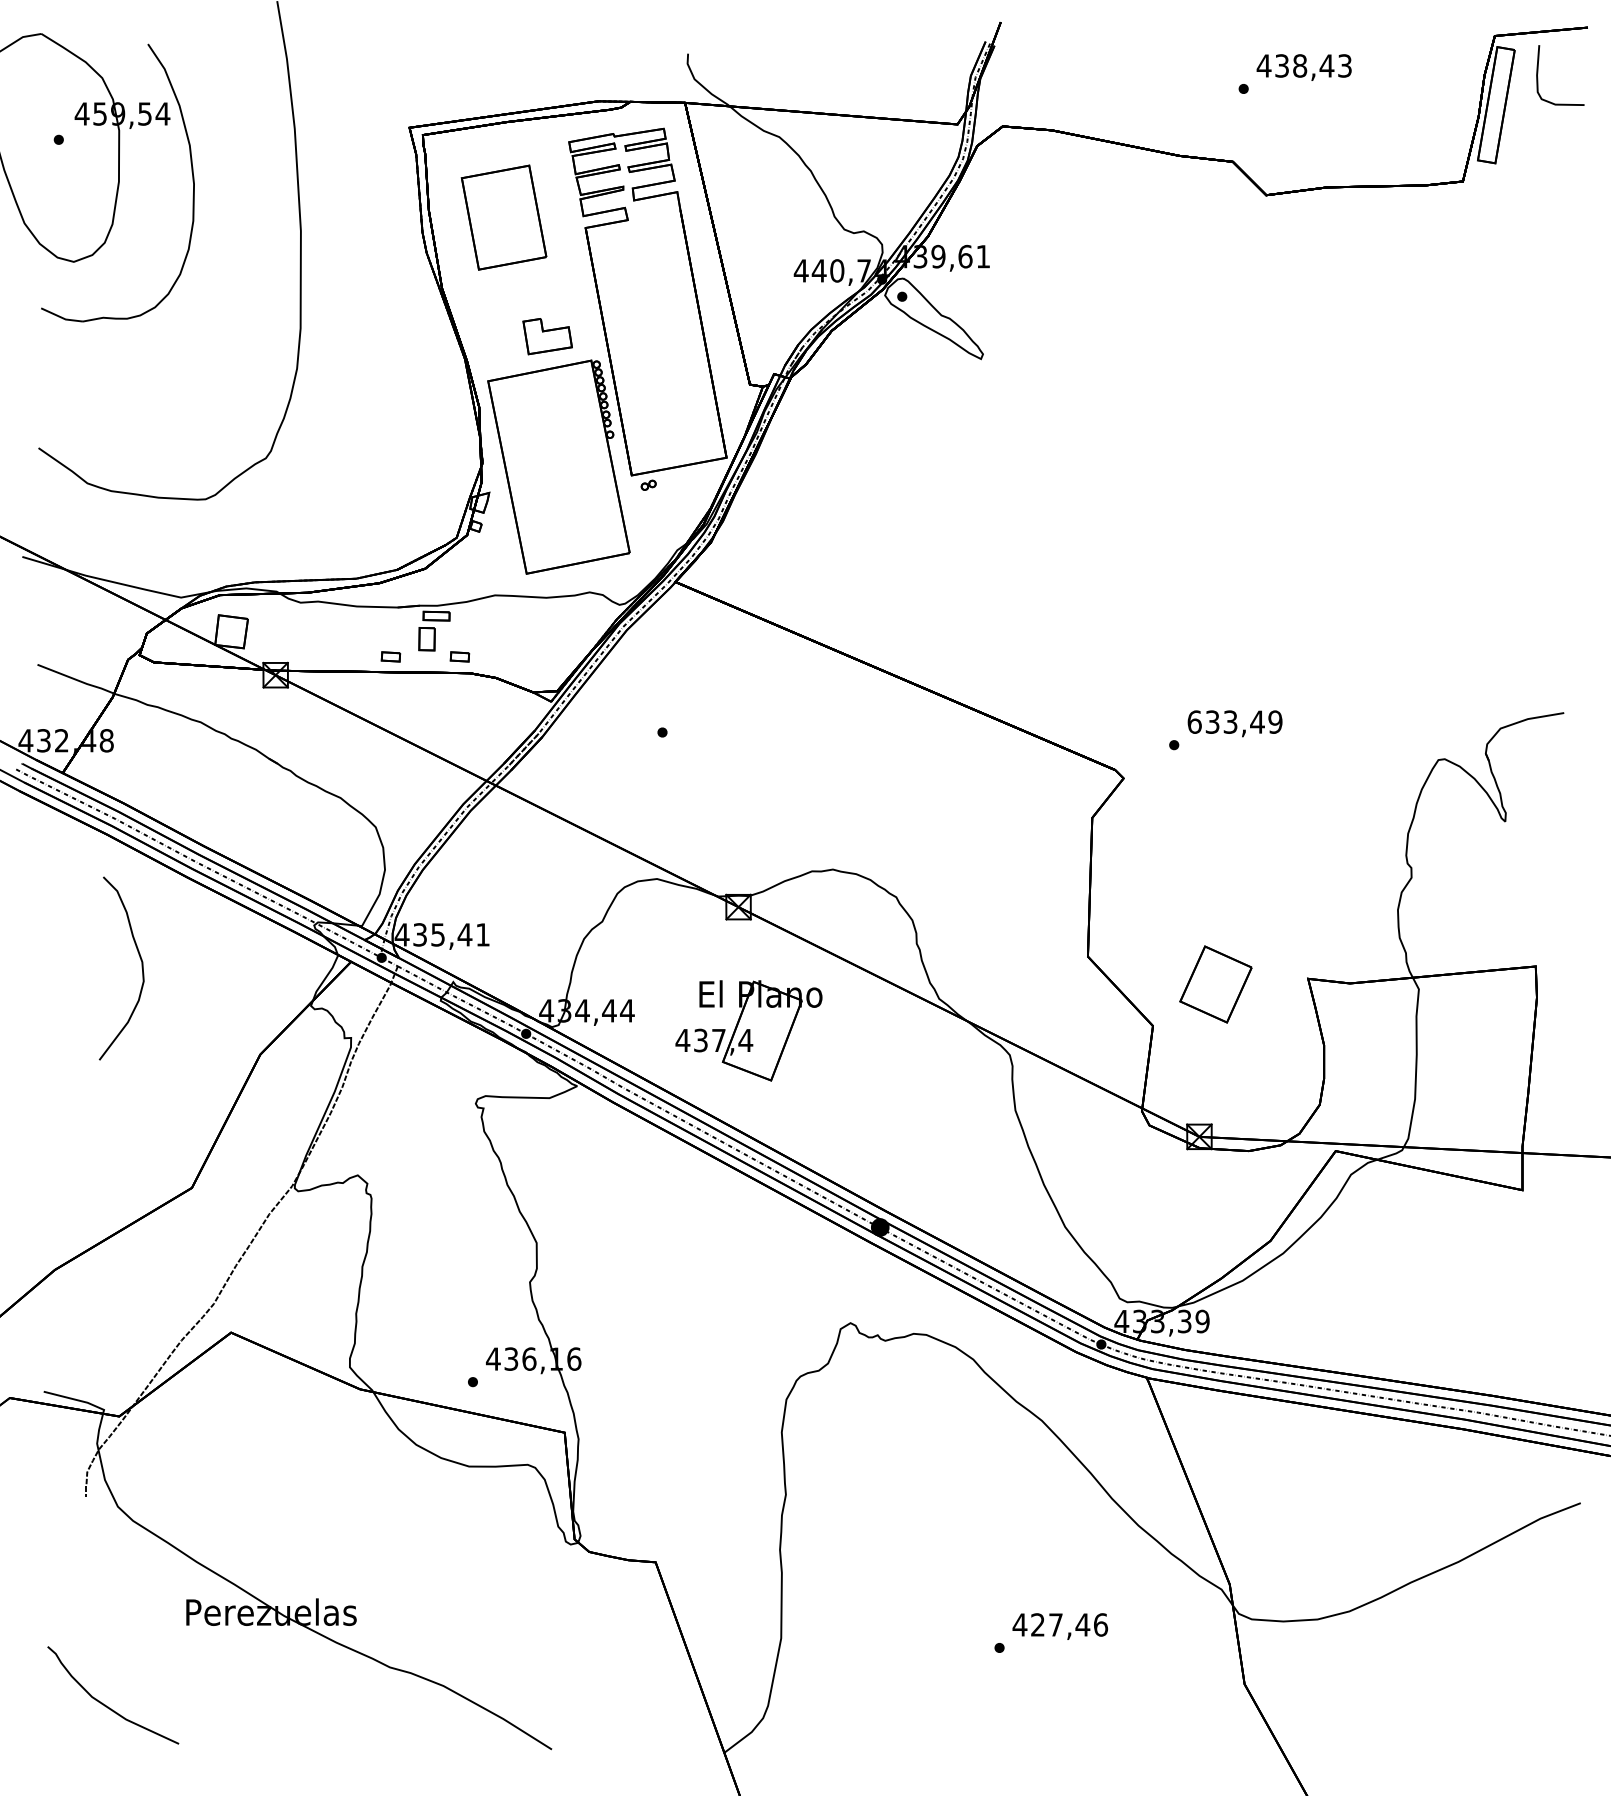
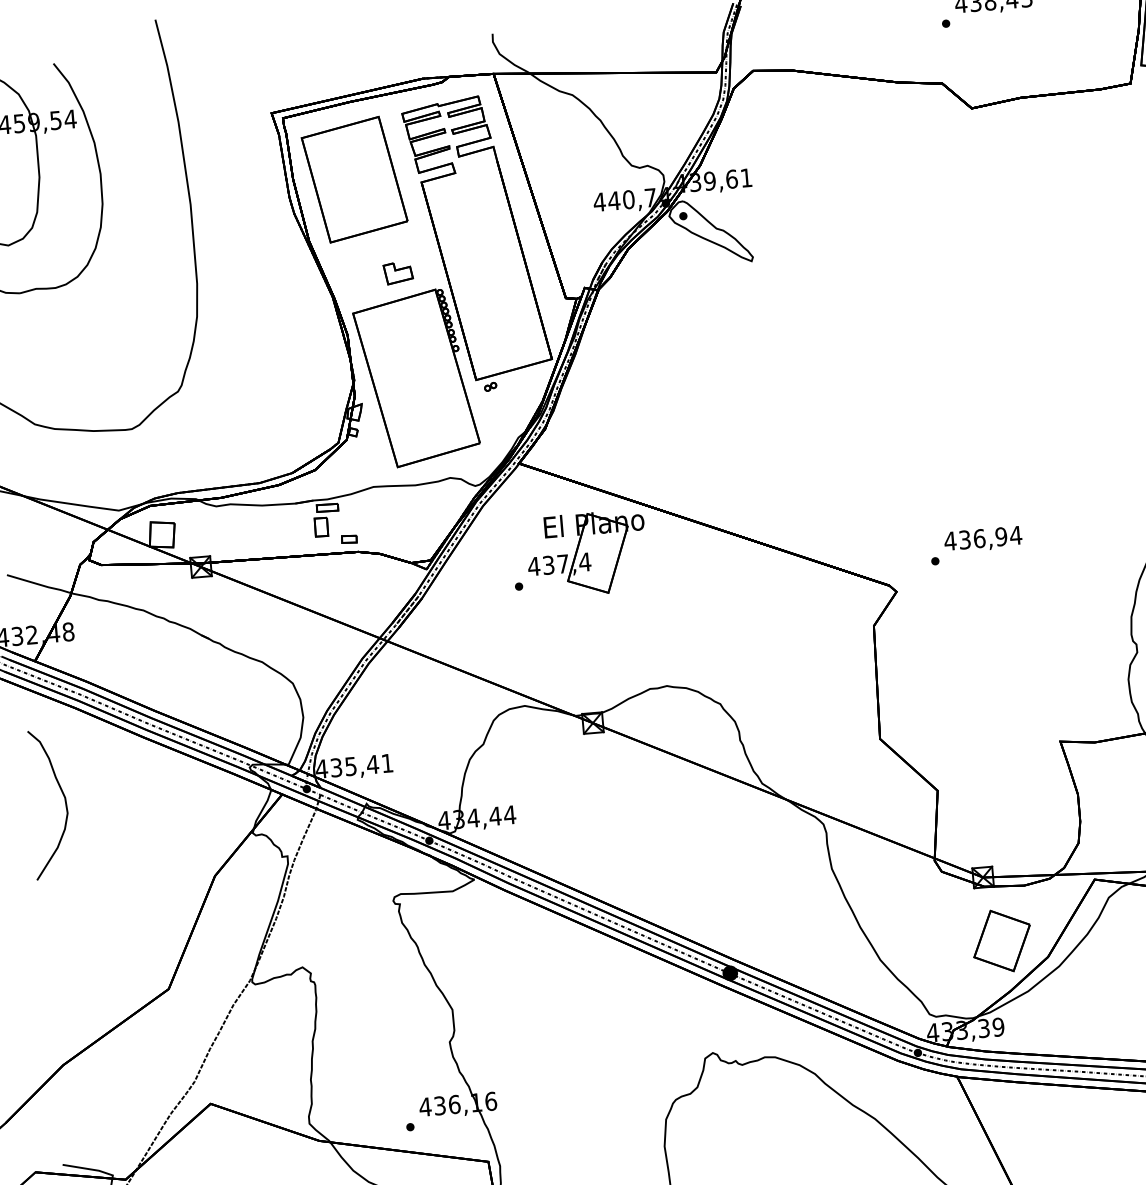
part: (503, 217) -> (354, 179), size x1.43
part: (547, 336) -> (398, 273), size x0.71
part: (390, 656) -> (292, 543), removed
text: (1234, 721) -> (982, 537), 633,49 -> 436,94
curve: (141, 968) -> (64, 803), moved
part: (1215, 984) -> (1001, 941), moved
part: (748, 1030) -> (586, 553), moved

